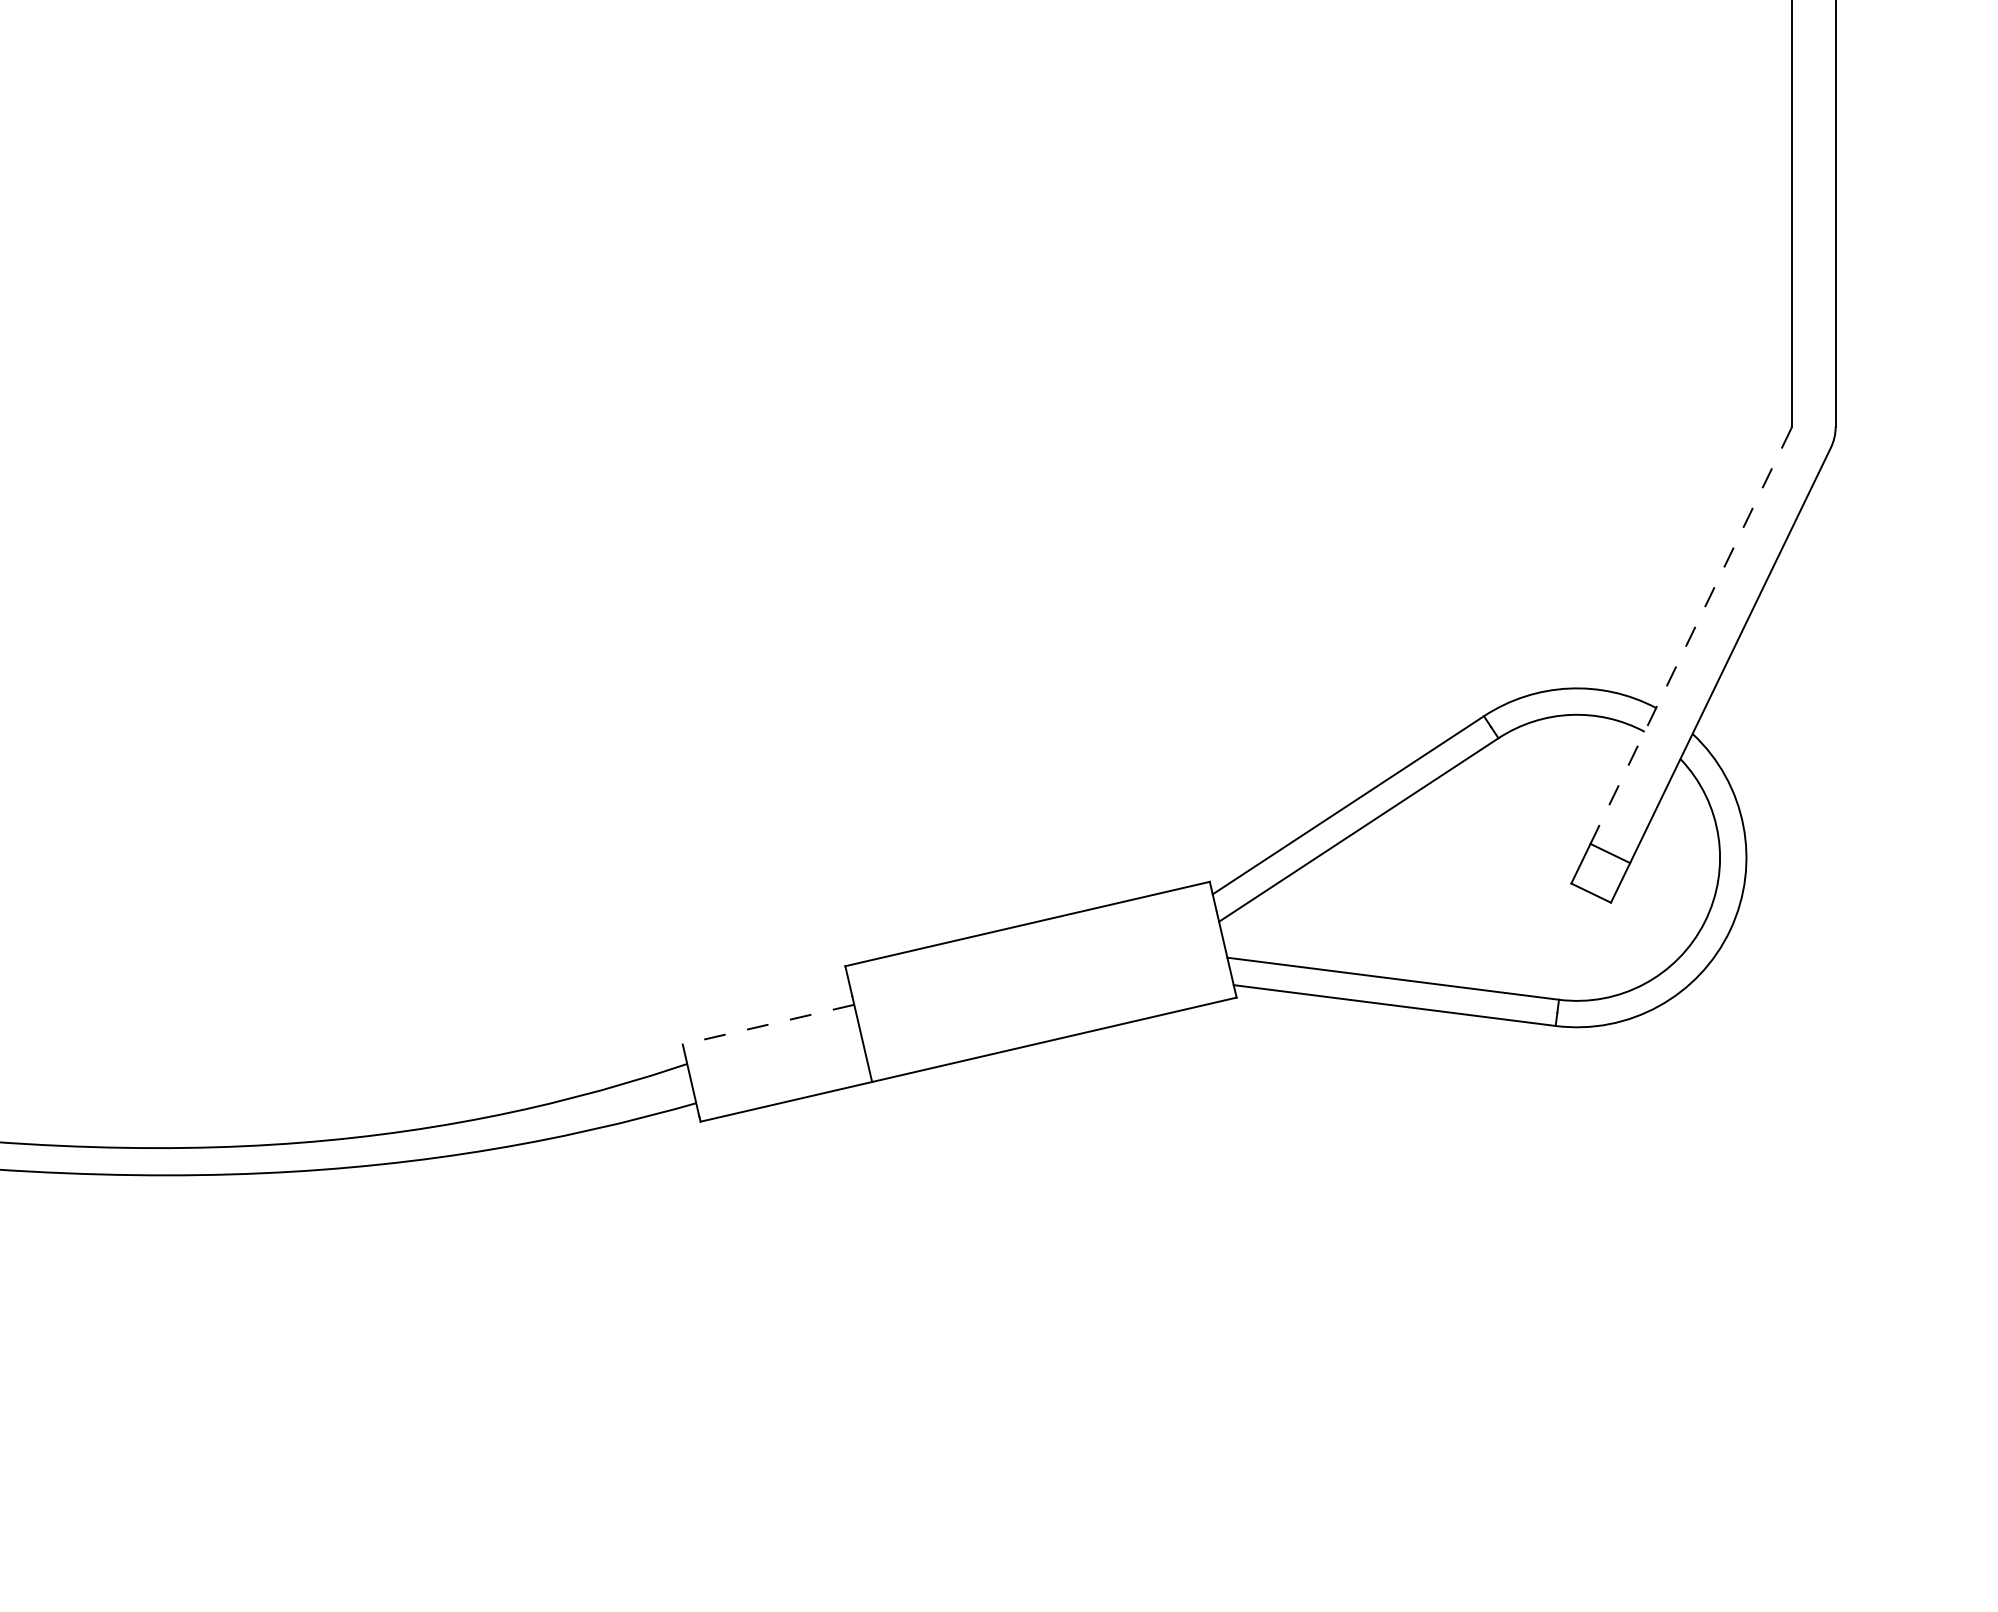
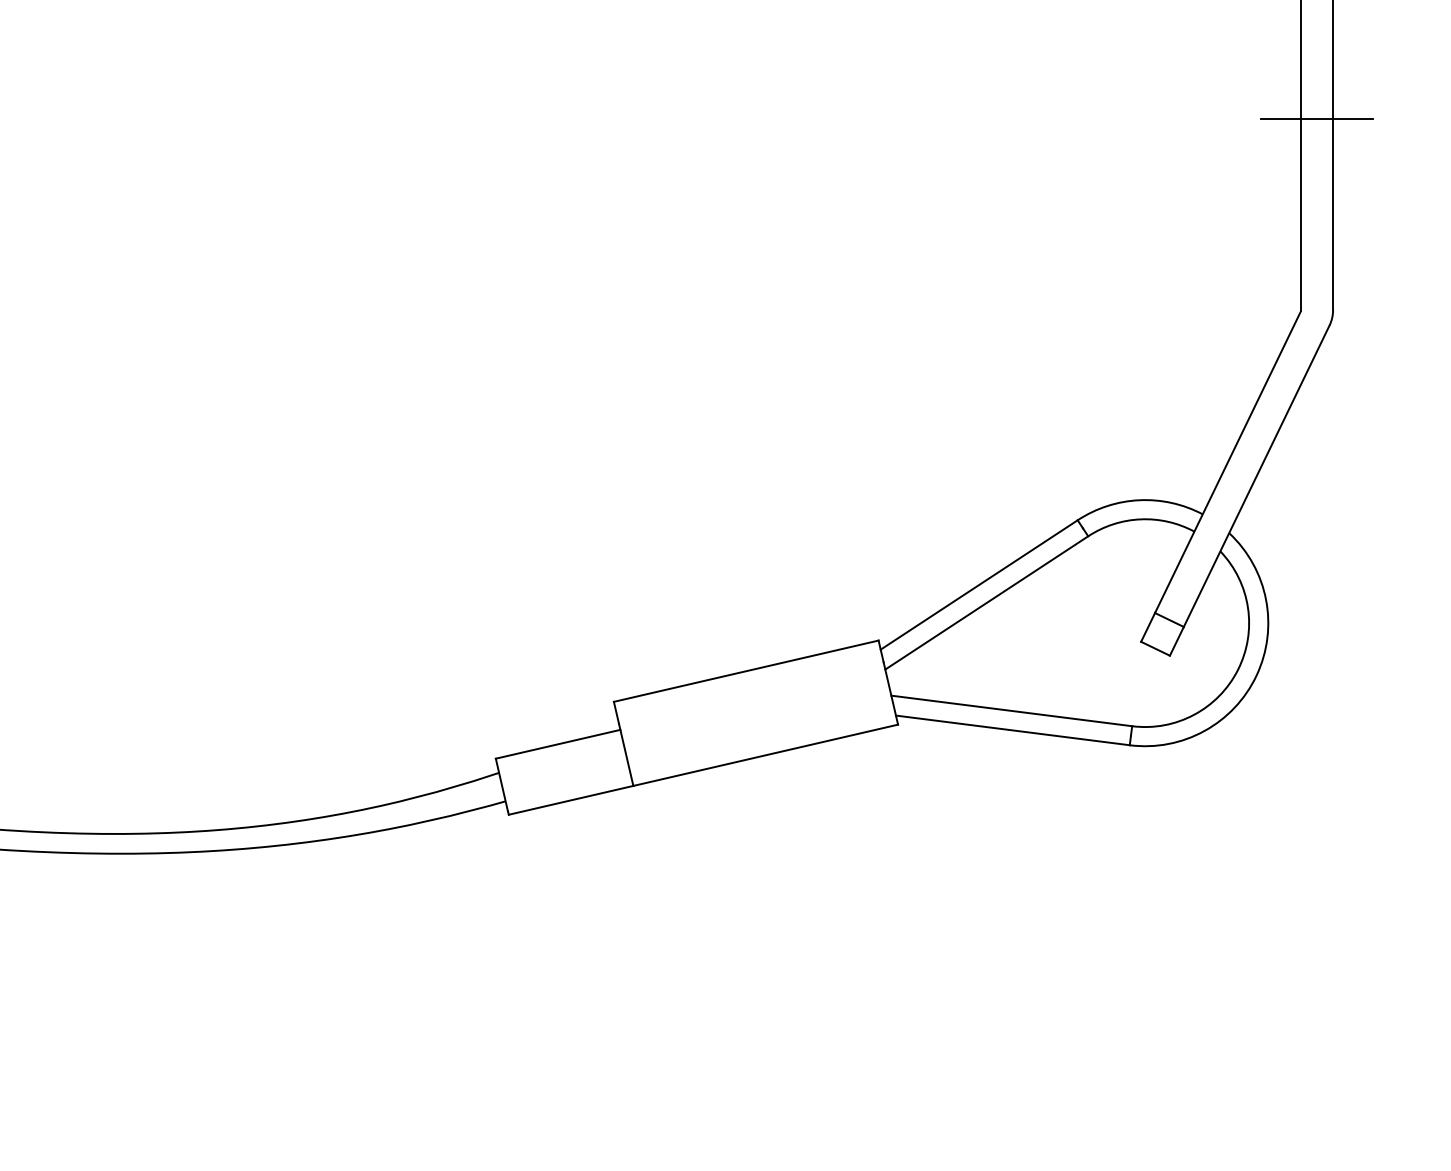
line: (1813, 163) -> (1316, 118), added
line: (1690, 636) -> (1227, 462), dashed -> solid
line: (768, 1024) -> (558, 744), dashed -> solid

